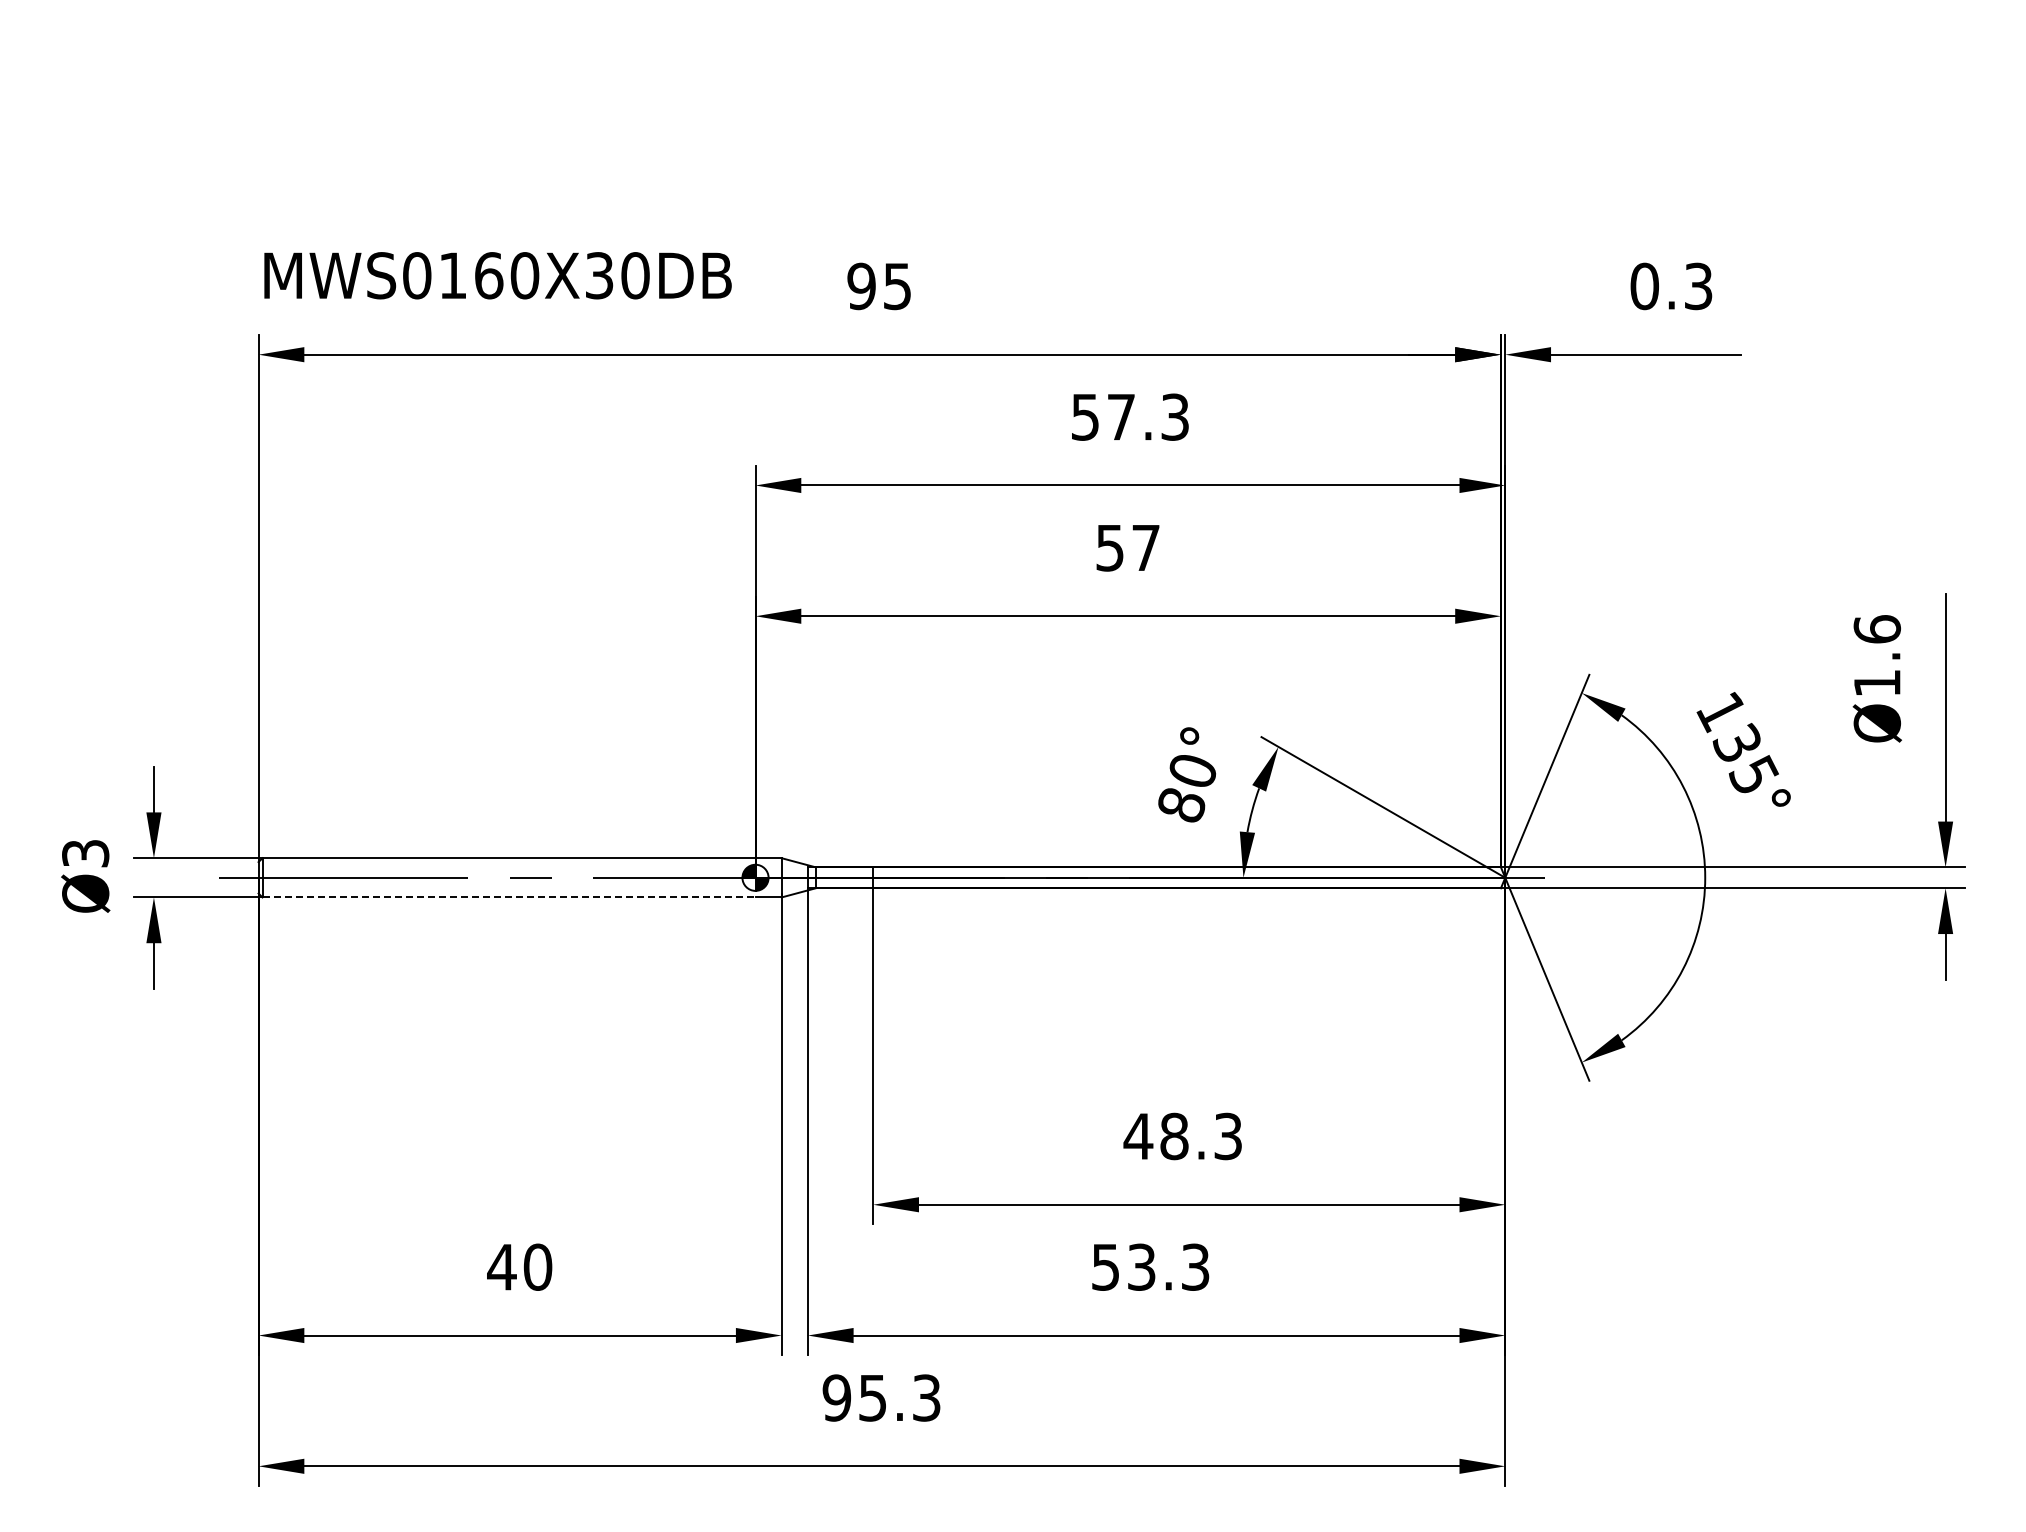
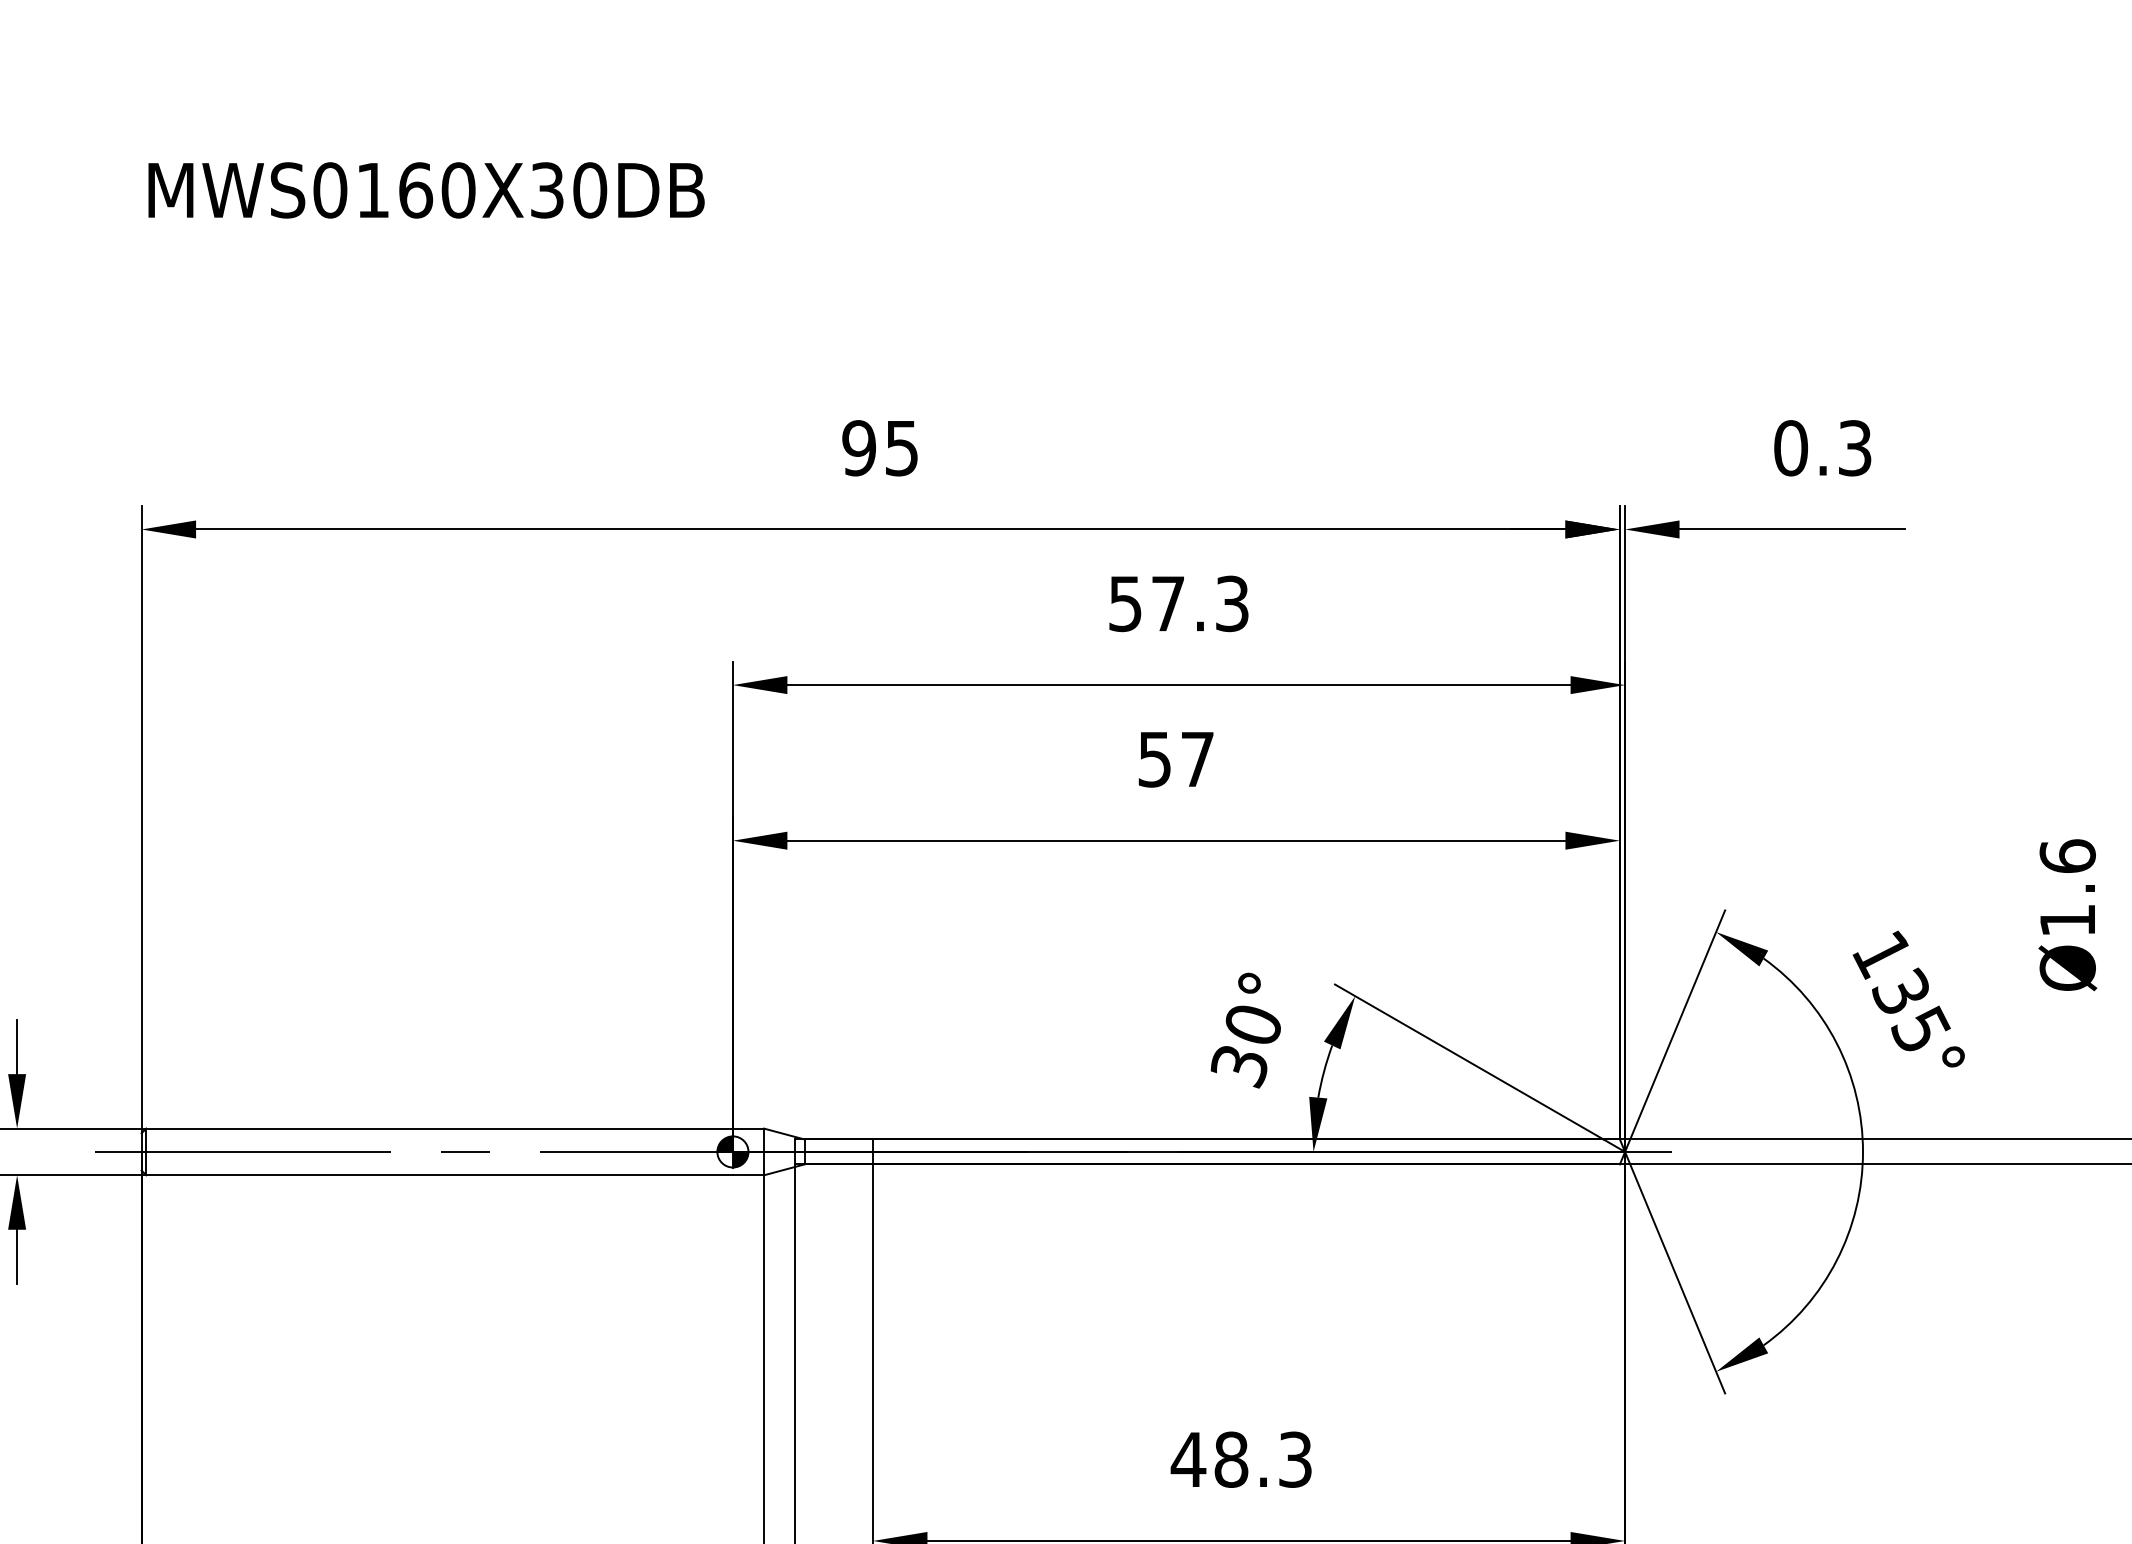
text: (497, 275) -> (425, 190), moved
text: (1181, 806) -> (1239, 1067), 80° -> 30°
line: (509, 897) -> (440, 1175), dashed -> solid

